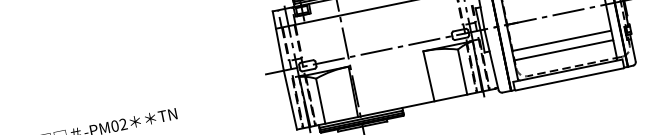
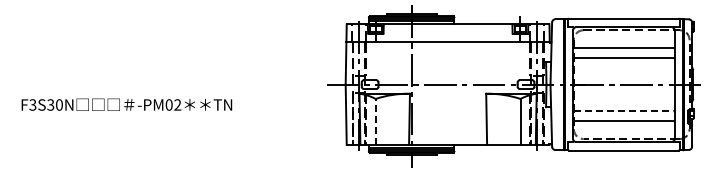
line: (561, 41) -> (623, 111), solid -> dashed
line: (320, 100) -> (375, 121), solid -> dashed

